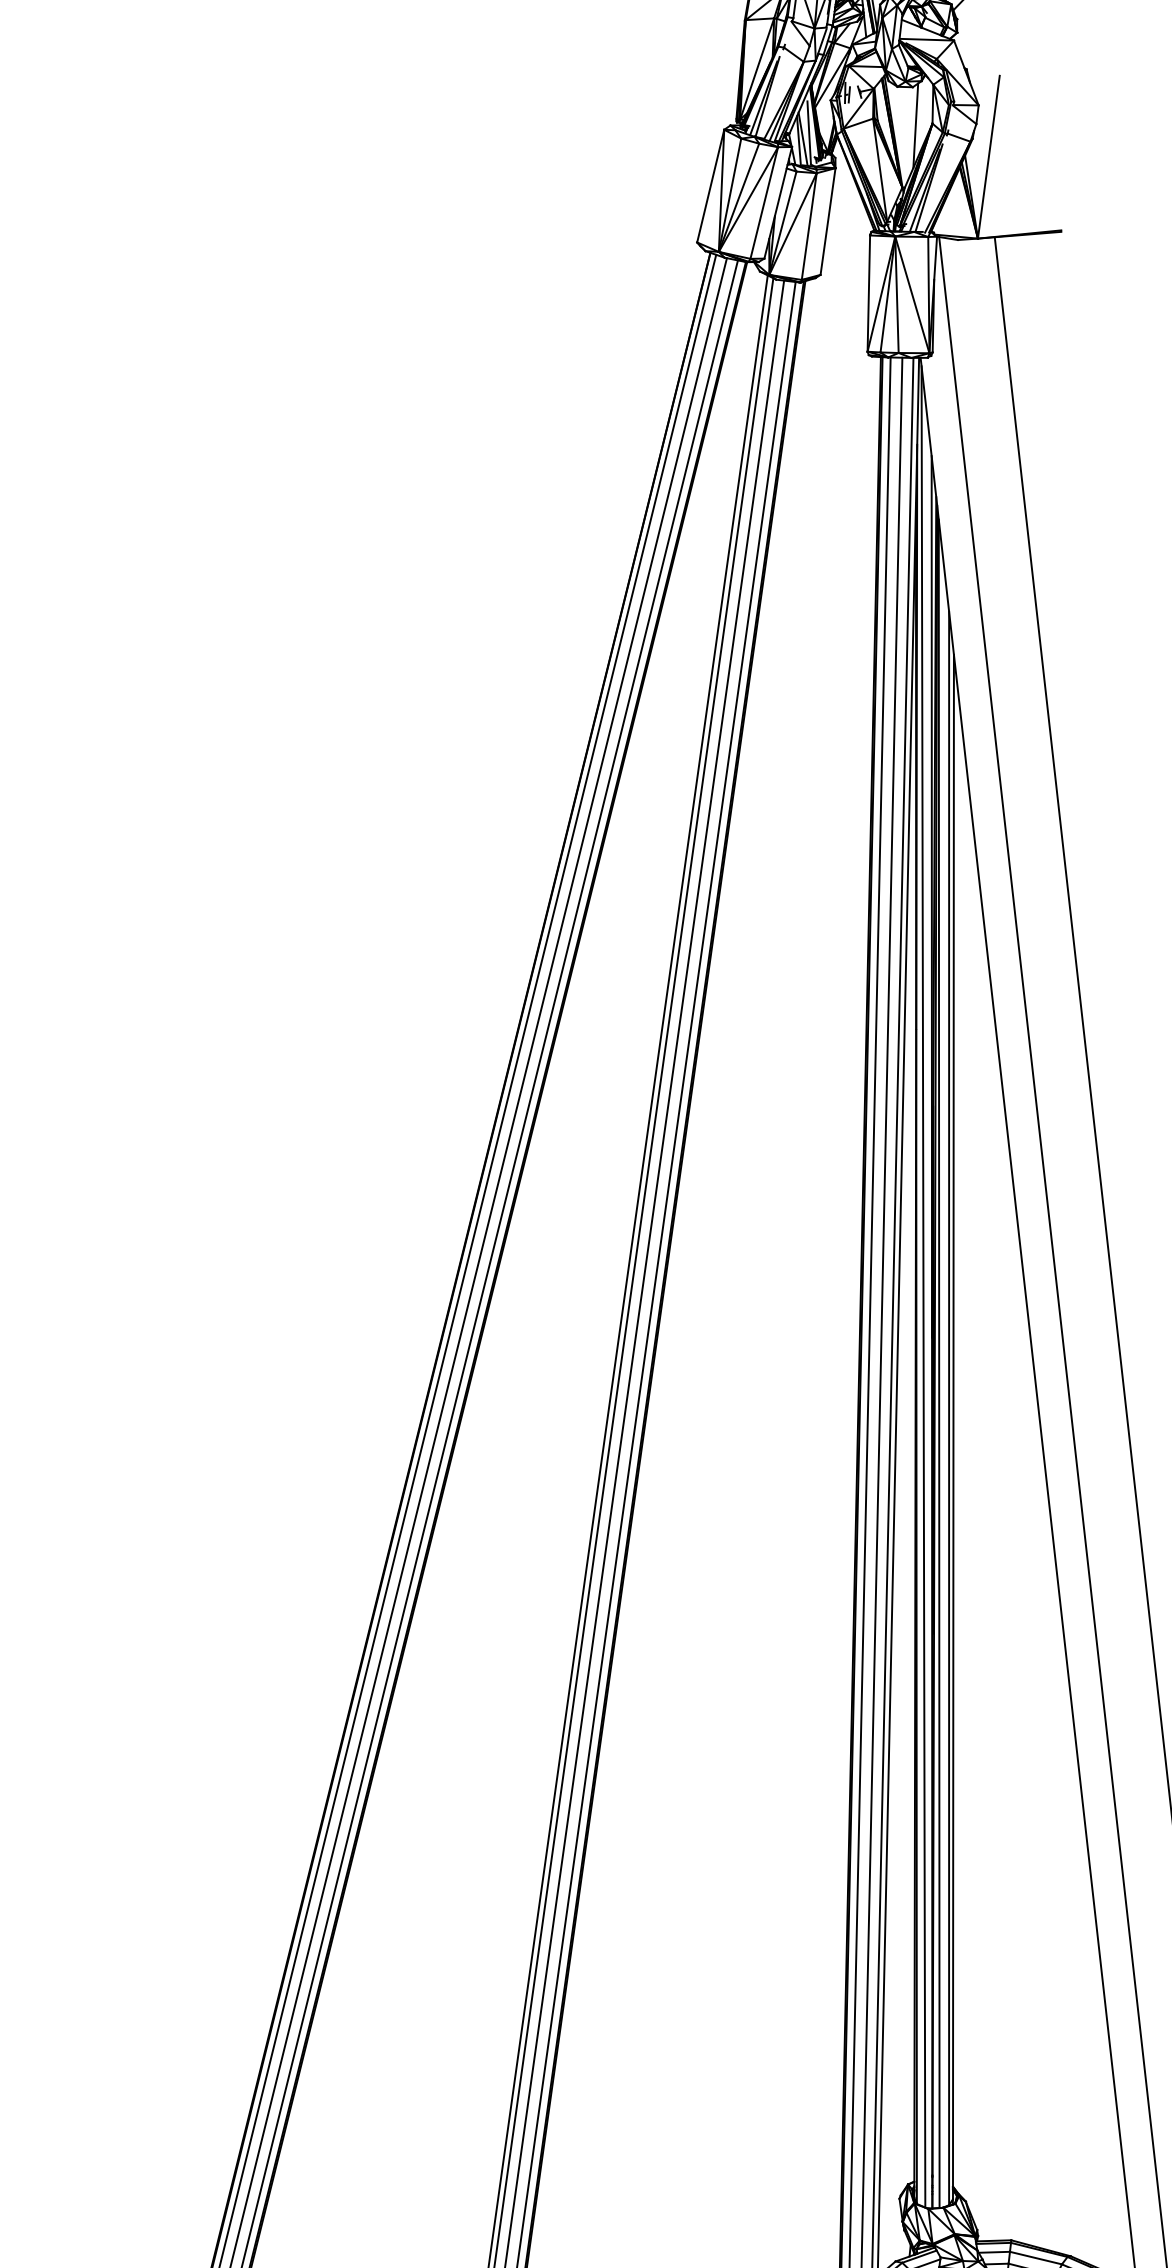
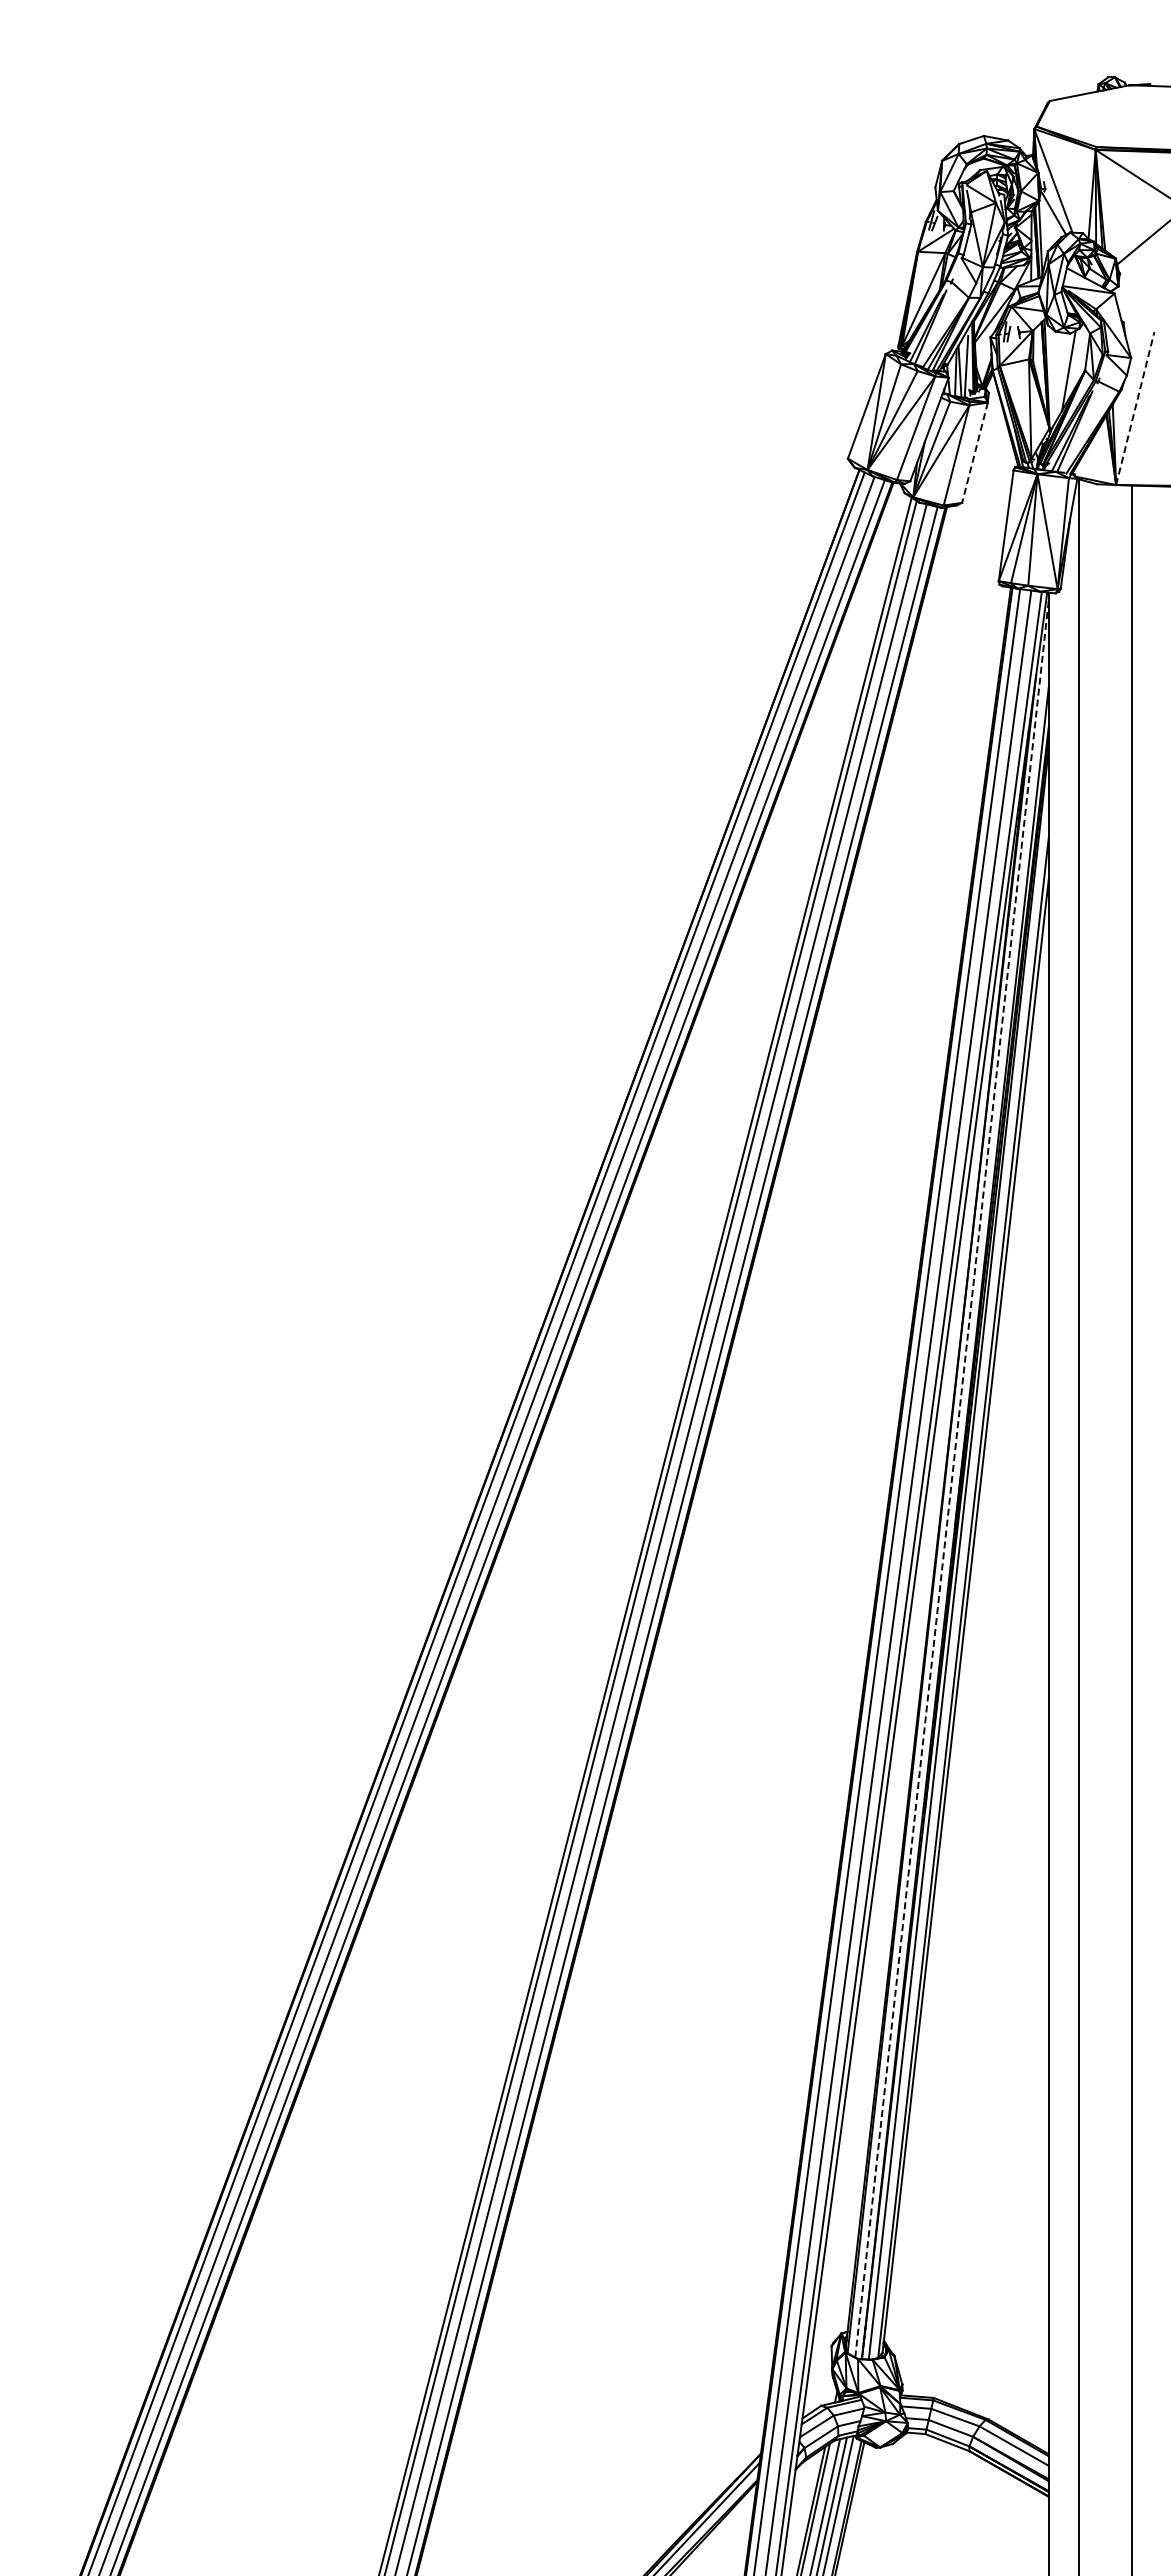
line: (989, 157) -> (1135, 408), solid -> dashed
line: (828, 221) -> (975, 452), solid -> dashed
line: (923, 1287) -> (952, 1479), solid -> dashed

